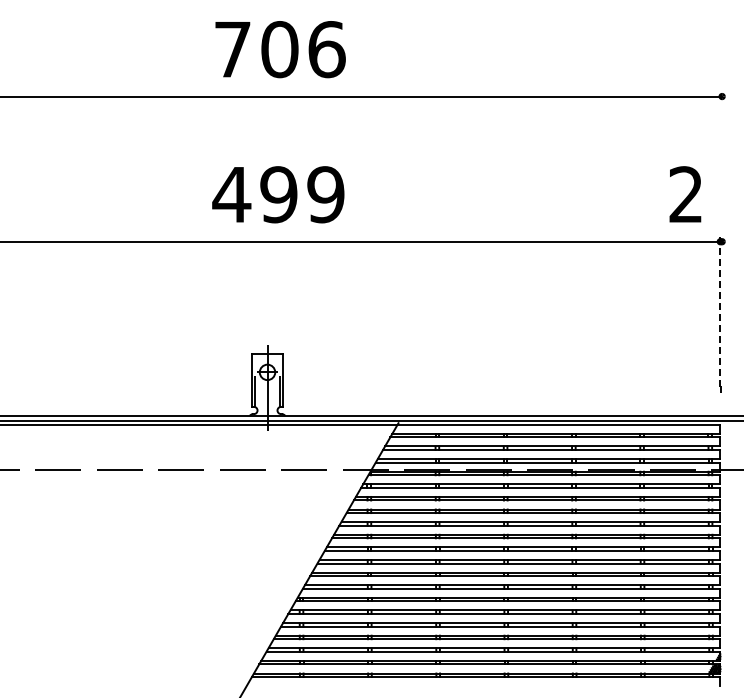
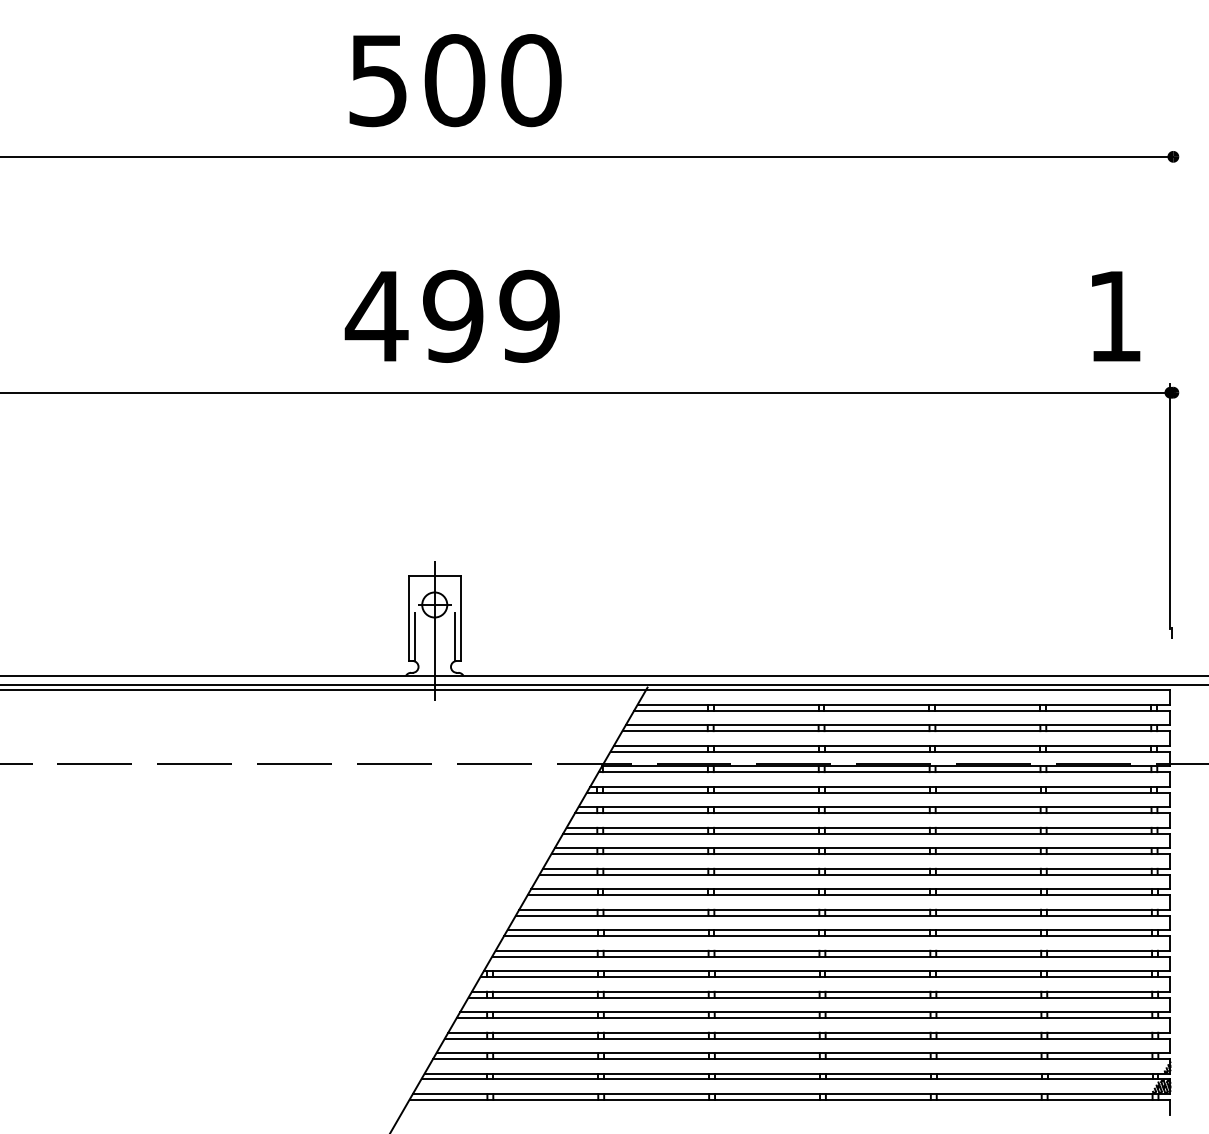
text: (280, 49) -> (455, 80), 706 -> 500
text: (685, 194) -> (1113, 315), 2 -> 1
line: (720, 311) -> (1170, 506), dashed -> solid

